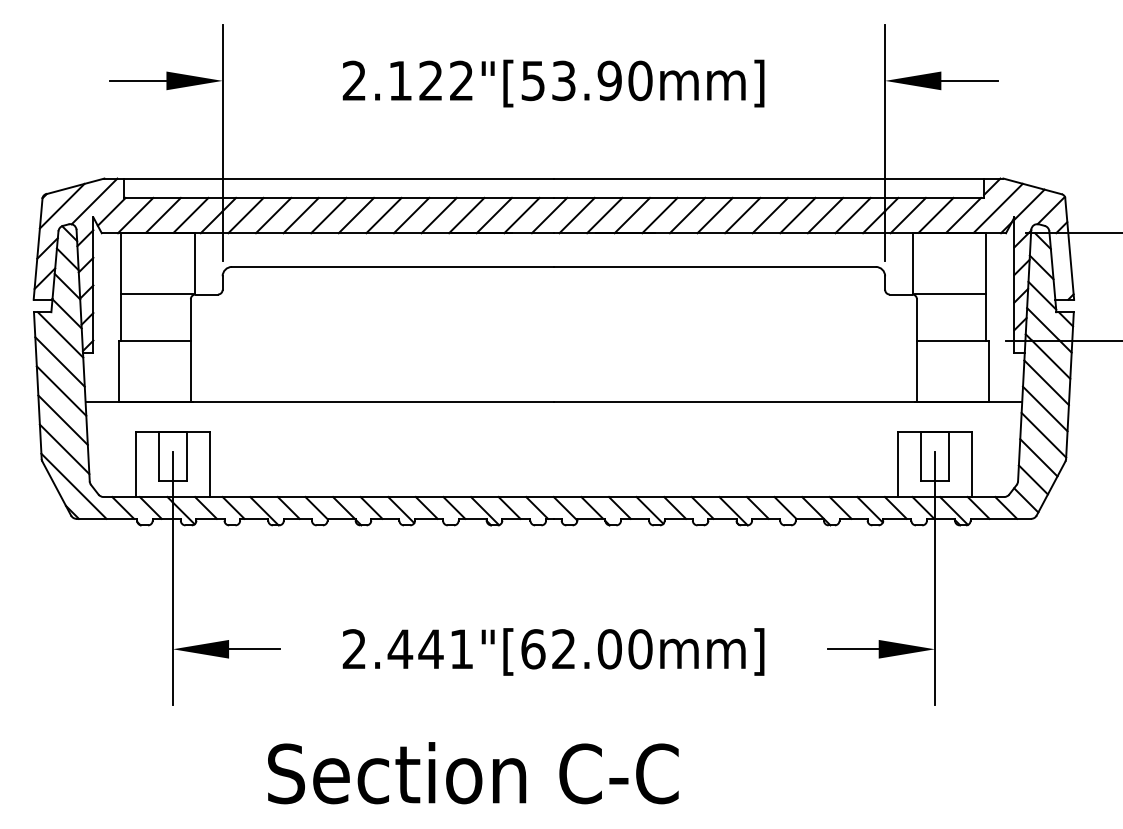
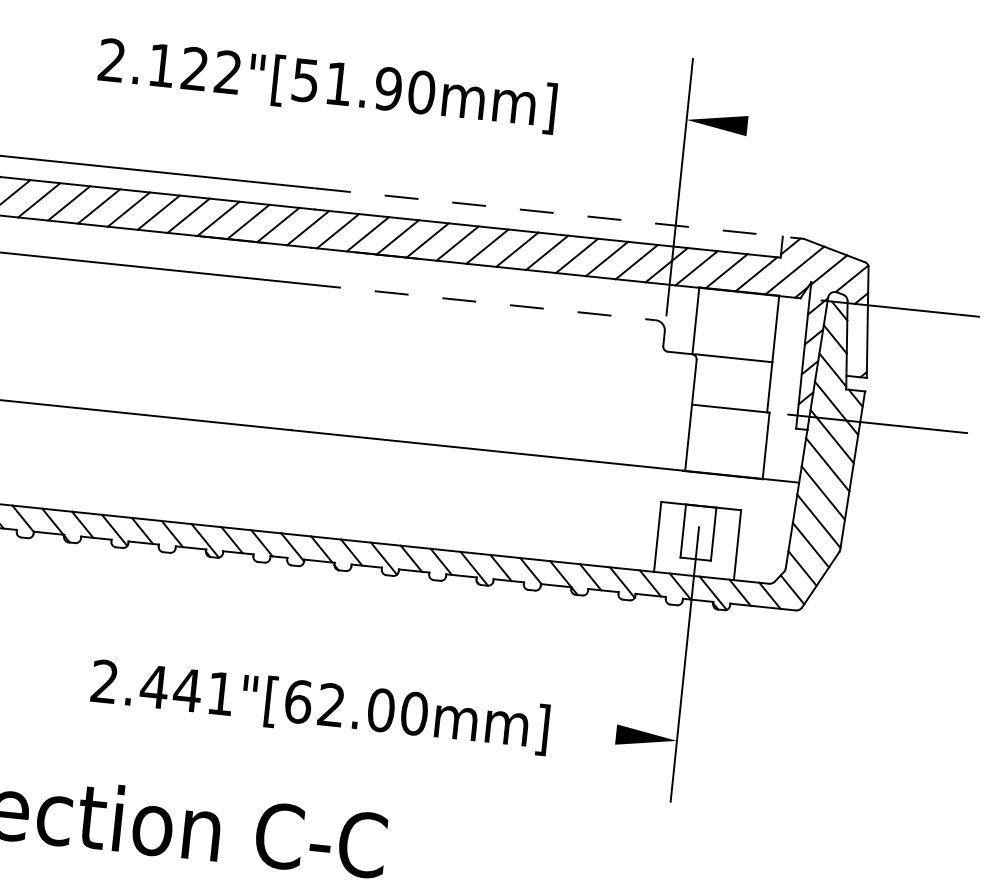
text: (563, 80) -> (338, 83), 2.122"[53.90mm] -> 2.122"[51.90mm]
line: (969, 80) -> (778, 128), removed
line: (778, 178) -> (560, 213), solid -> dashed
line: (714, 266) -> (481, 301), solid -> dashed
line: (853, 649) -> (588, 732), removed
text: (553, 651) -> (319, 706), moved

